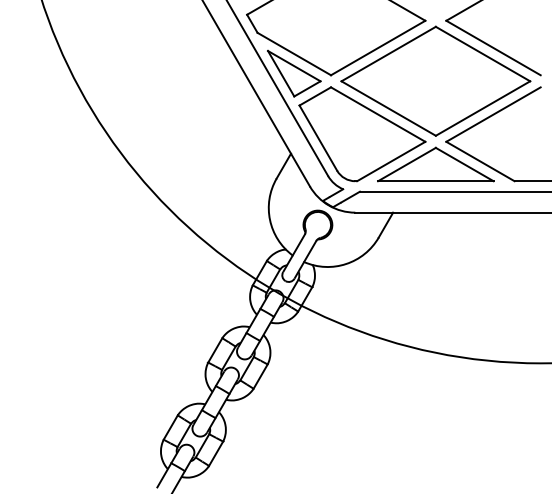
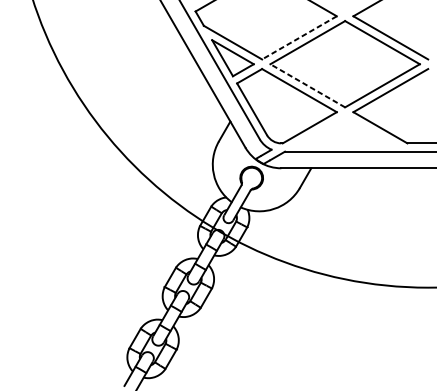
line: (377, 48) -> (298, 38), solid -> dashed
line: (388, 108) -> (307, 85), solid -> dashed
part: (435, 164) -> (344, 130), removed

